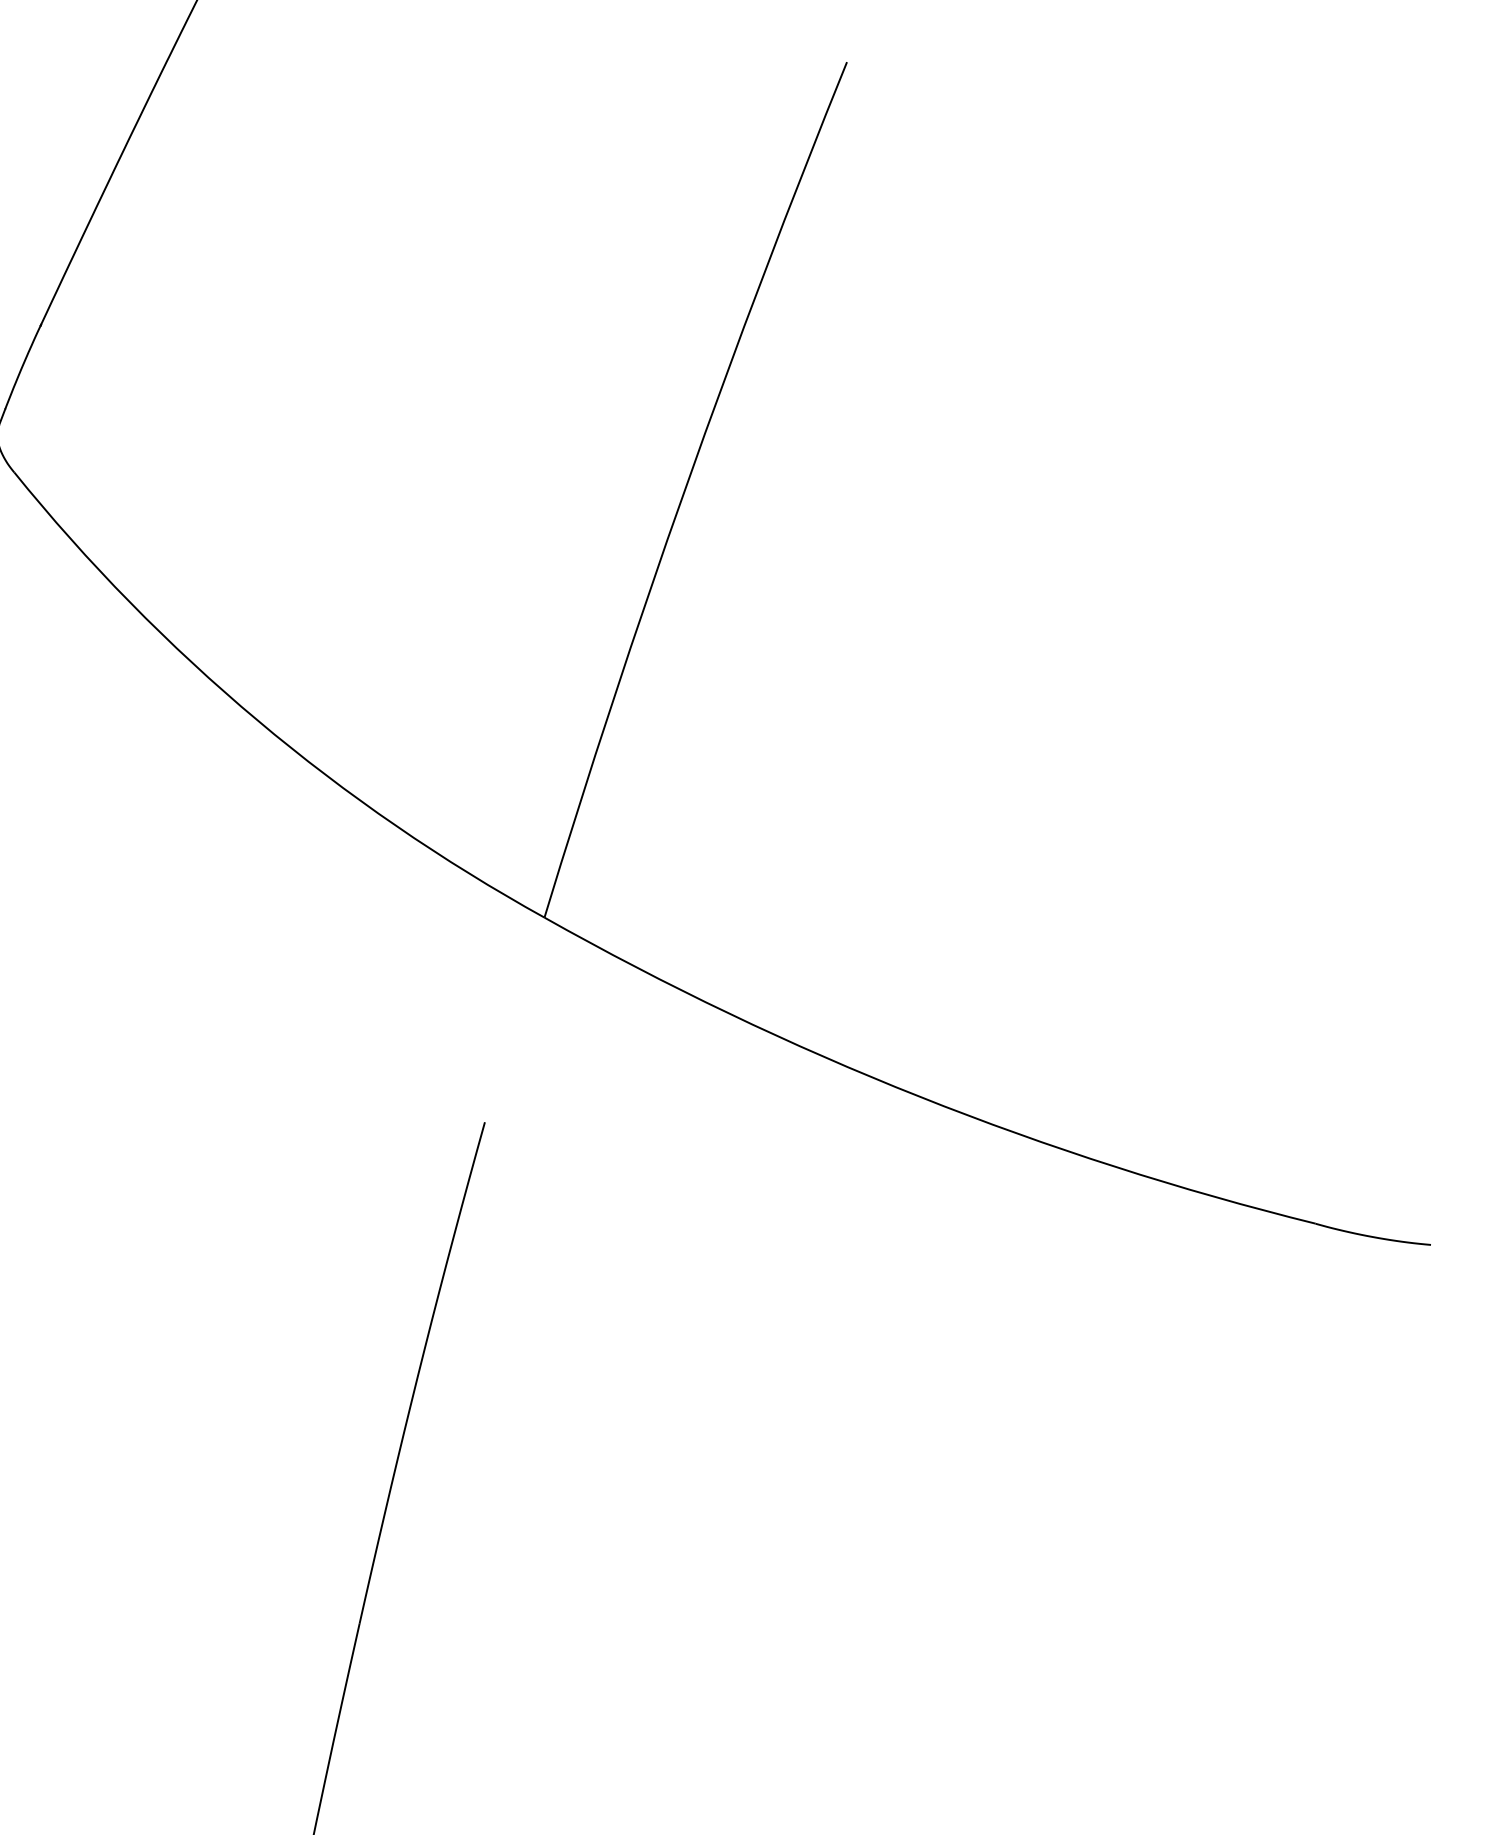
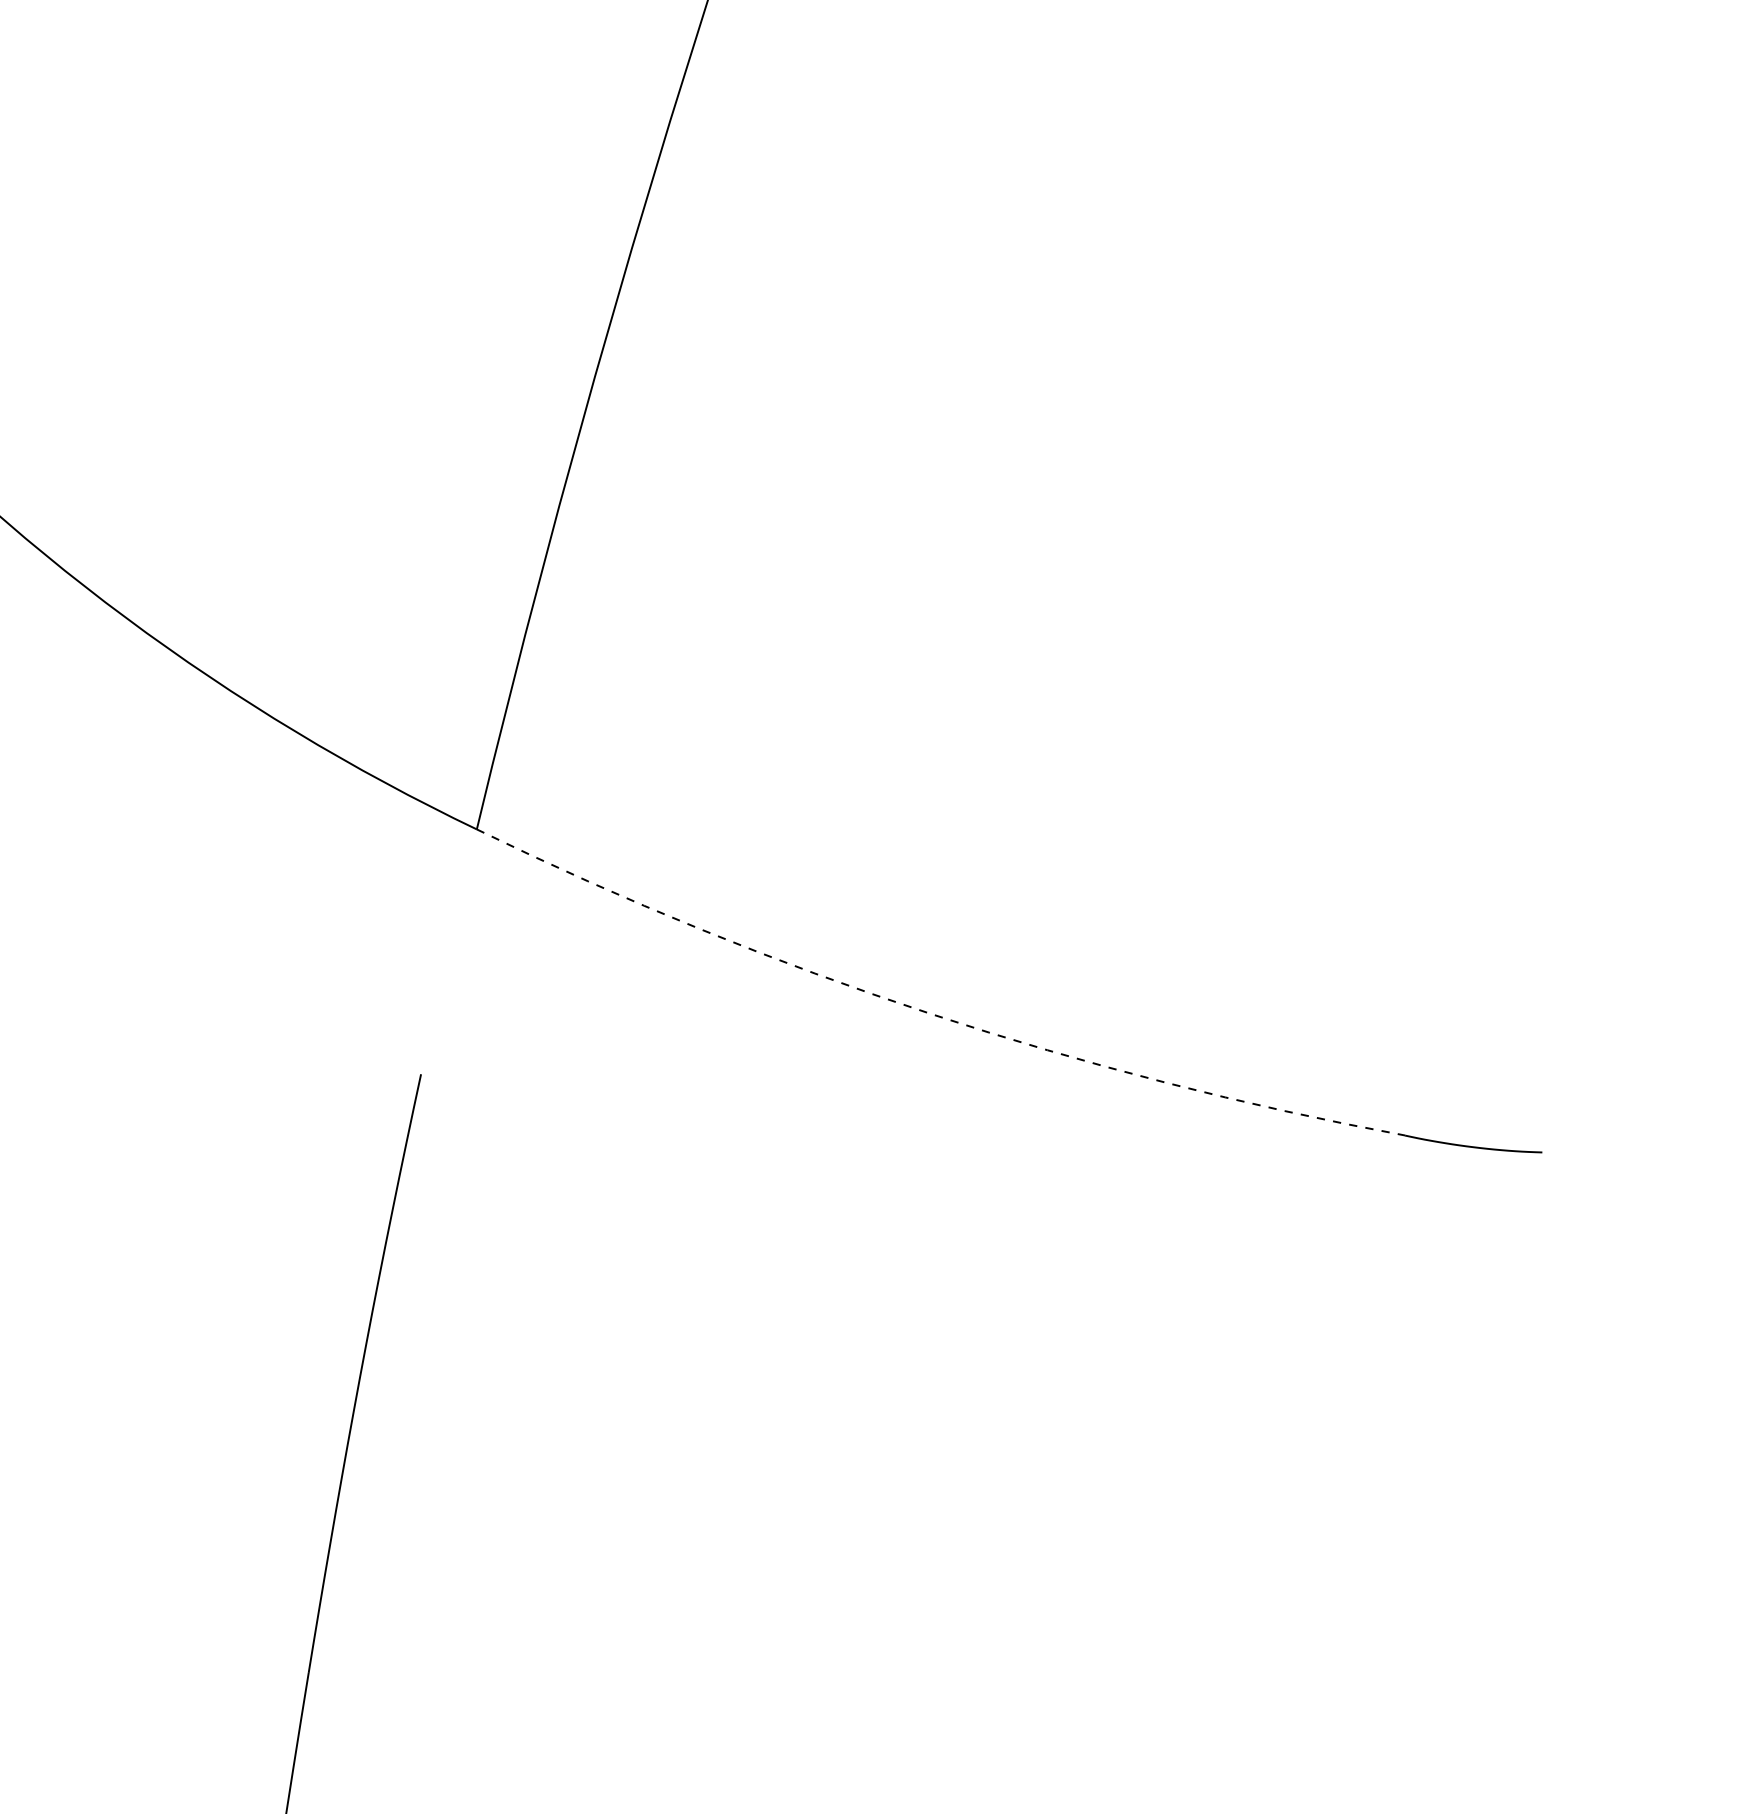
arc: (919, 1096) -> (930, 1013), solid -> dashed

